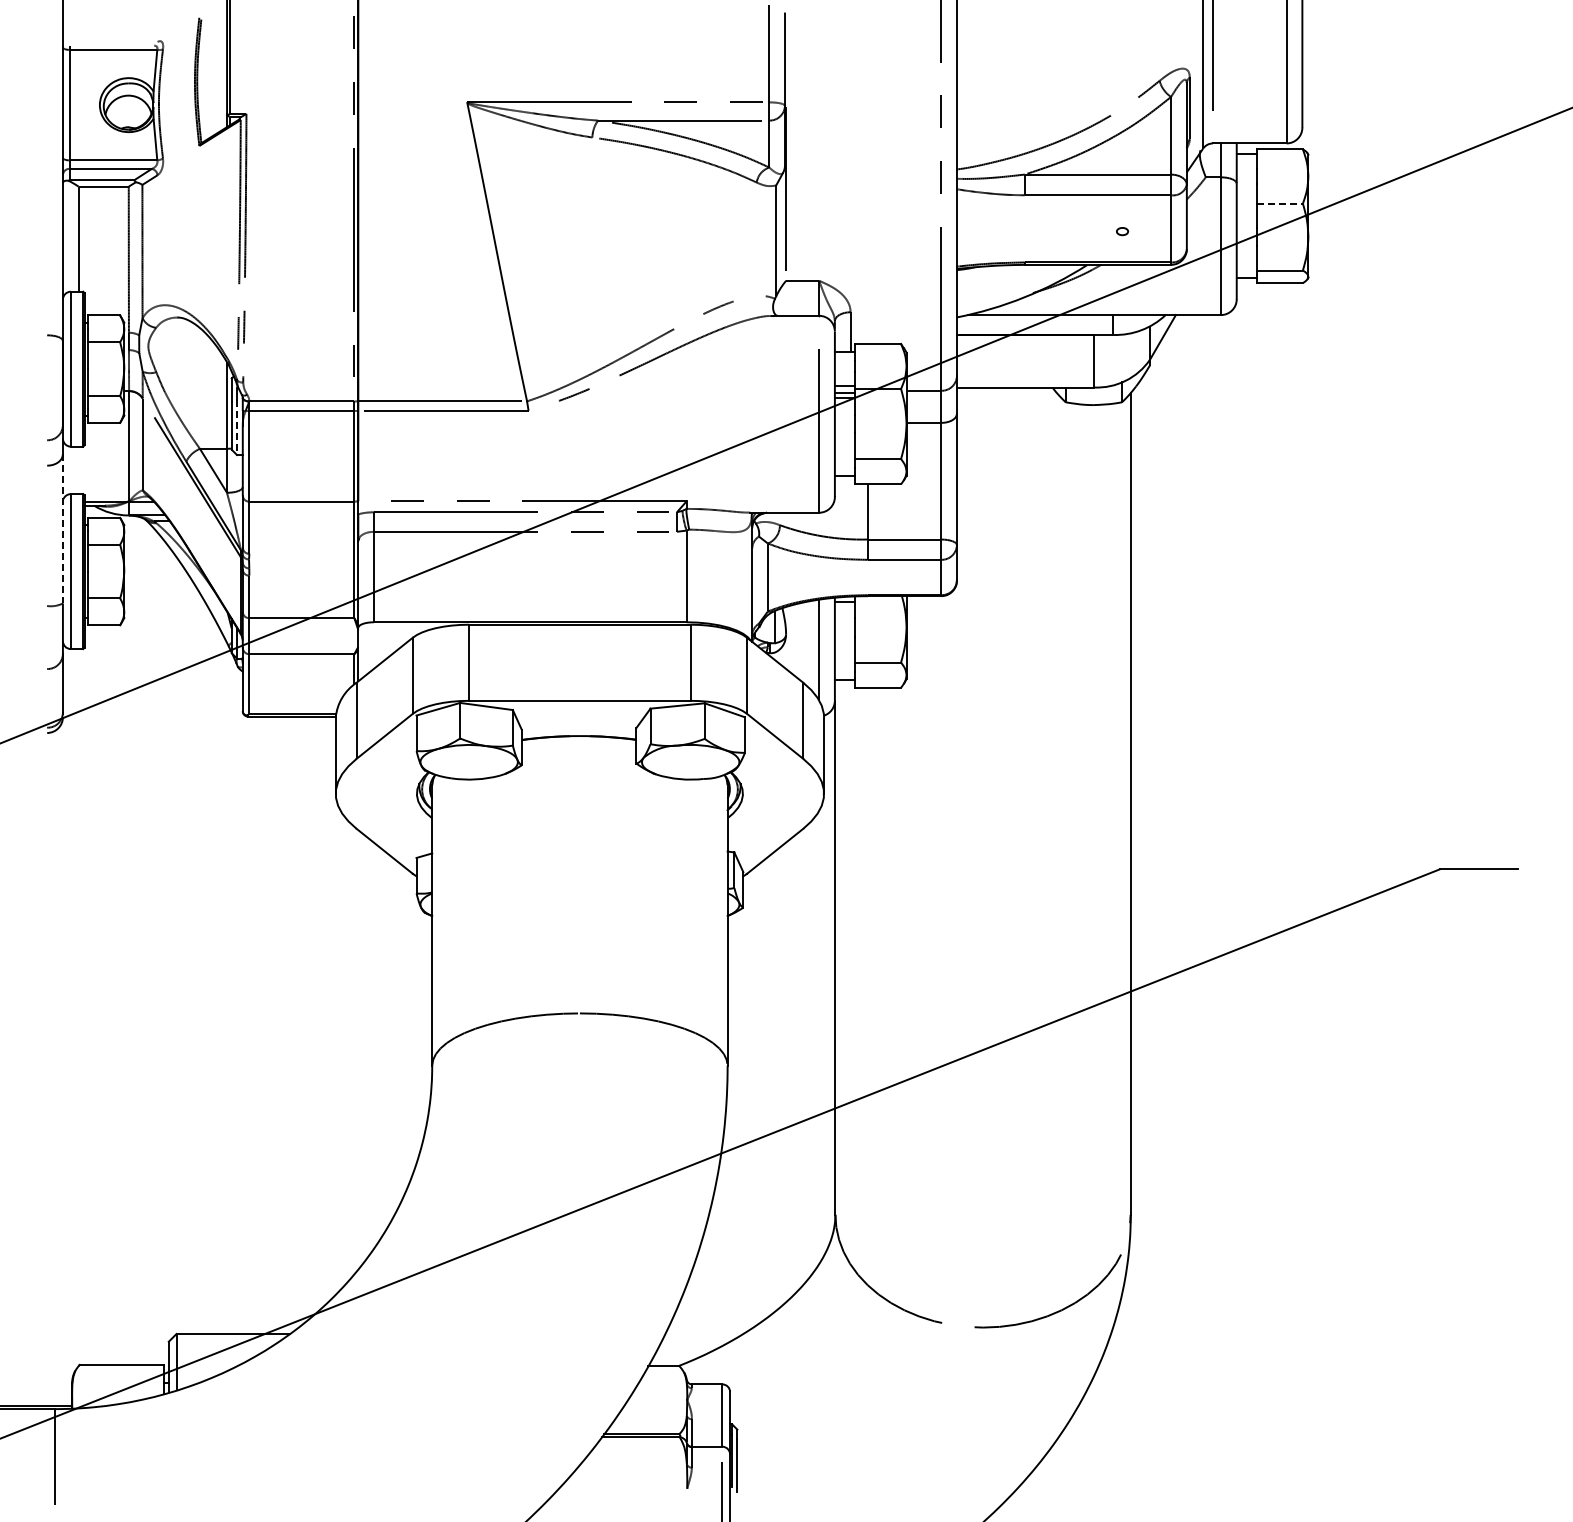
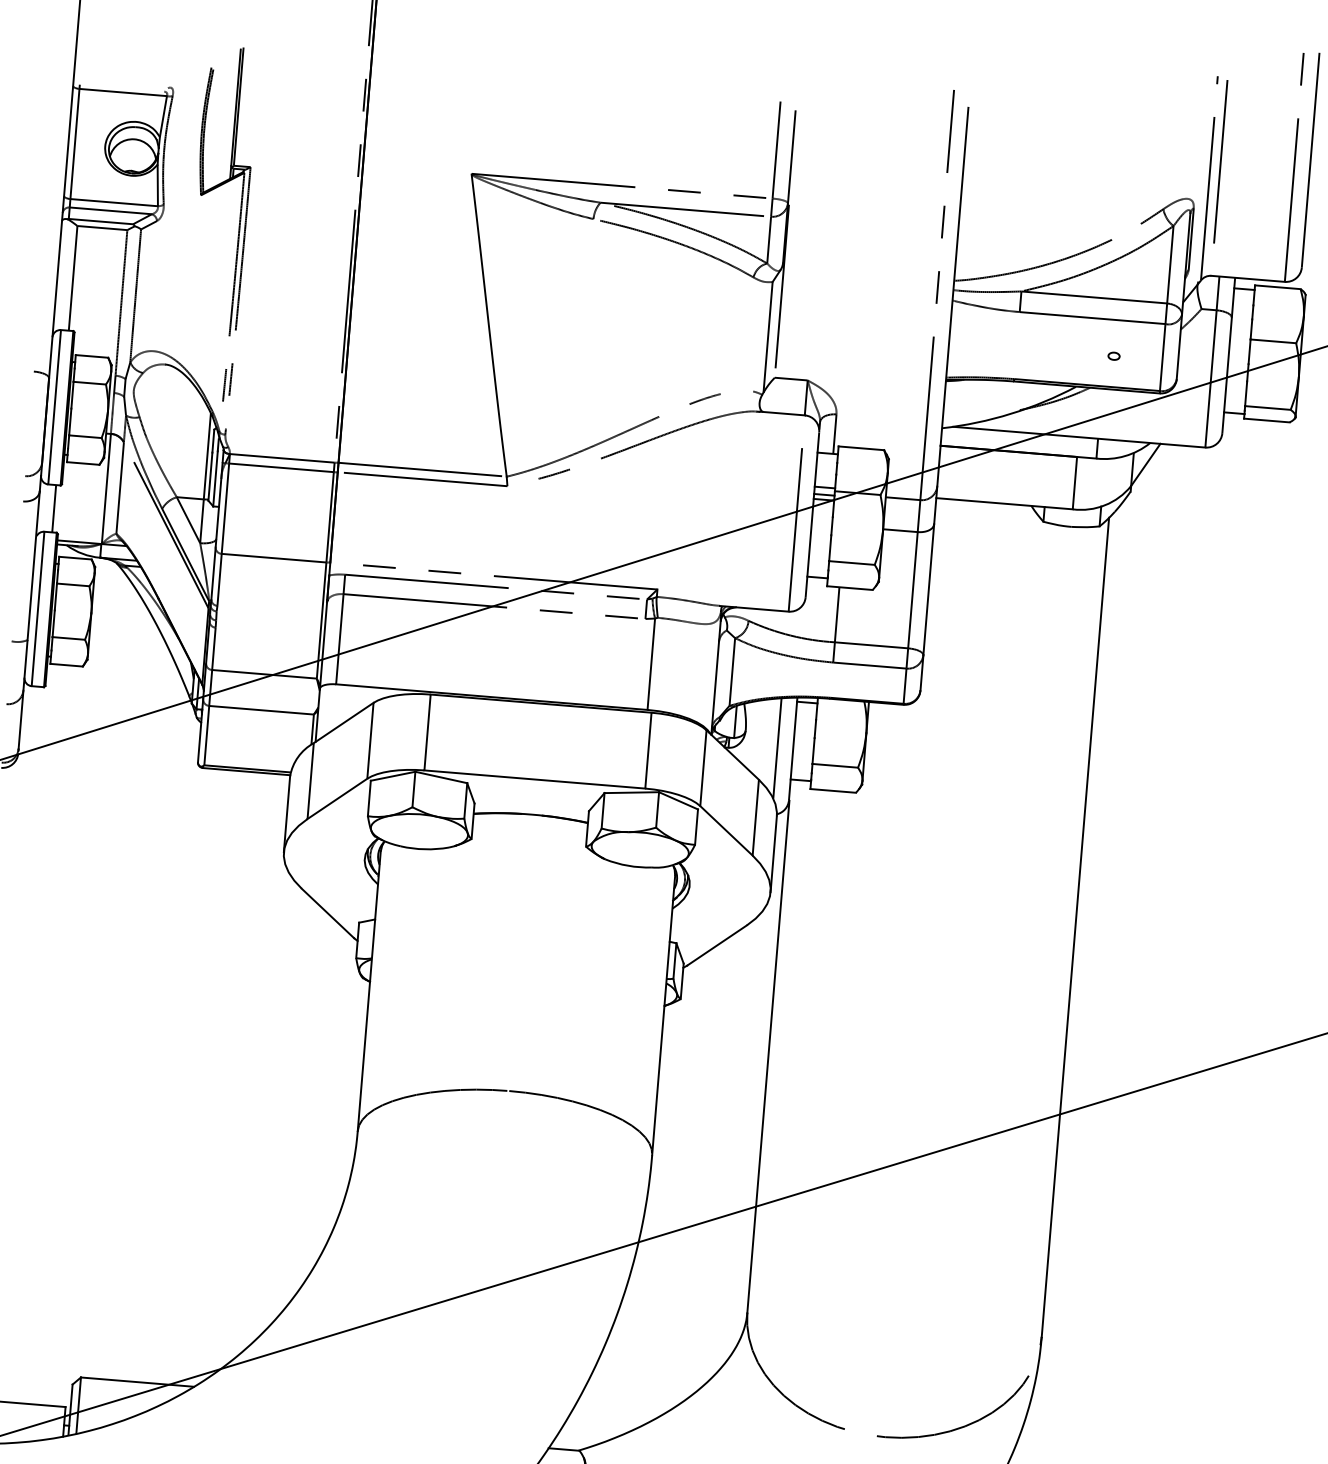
line: (1280, 203) -> (1273, 341), dashed -> solid
line: (237, 427) -> (215, 479), dashed -> solid
line: (78, 470) -> (53, 508), added
line: (62, 528) -> (33, 565), dashed -> solid

